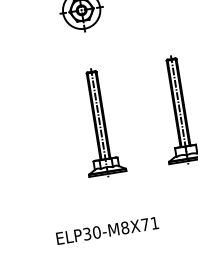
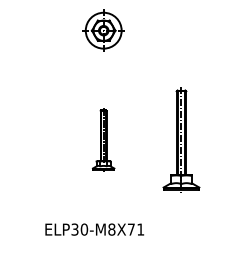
part: (99, 122) -> (103, 139), size x0.6
text: (107, 230) -> (94, 229), moved

